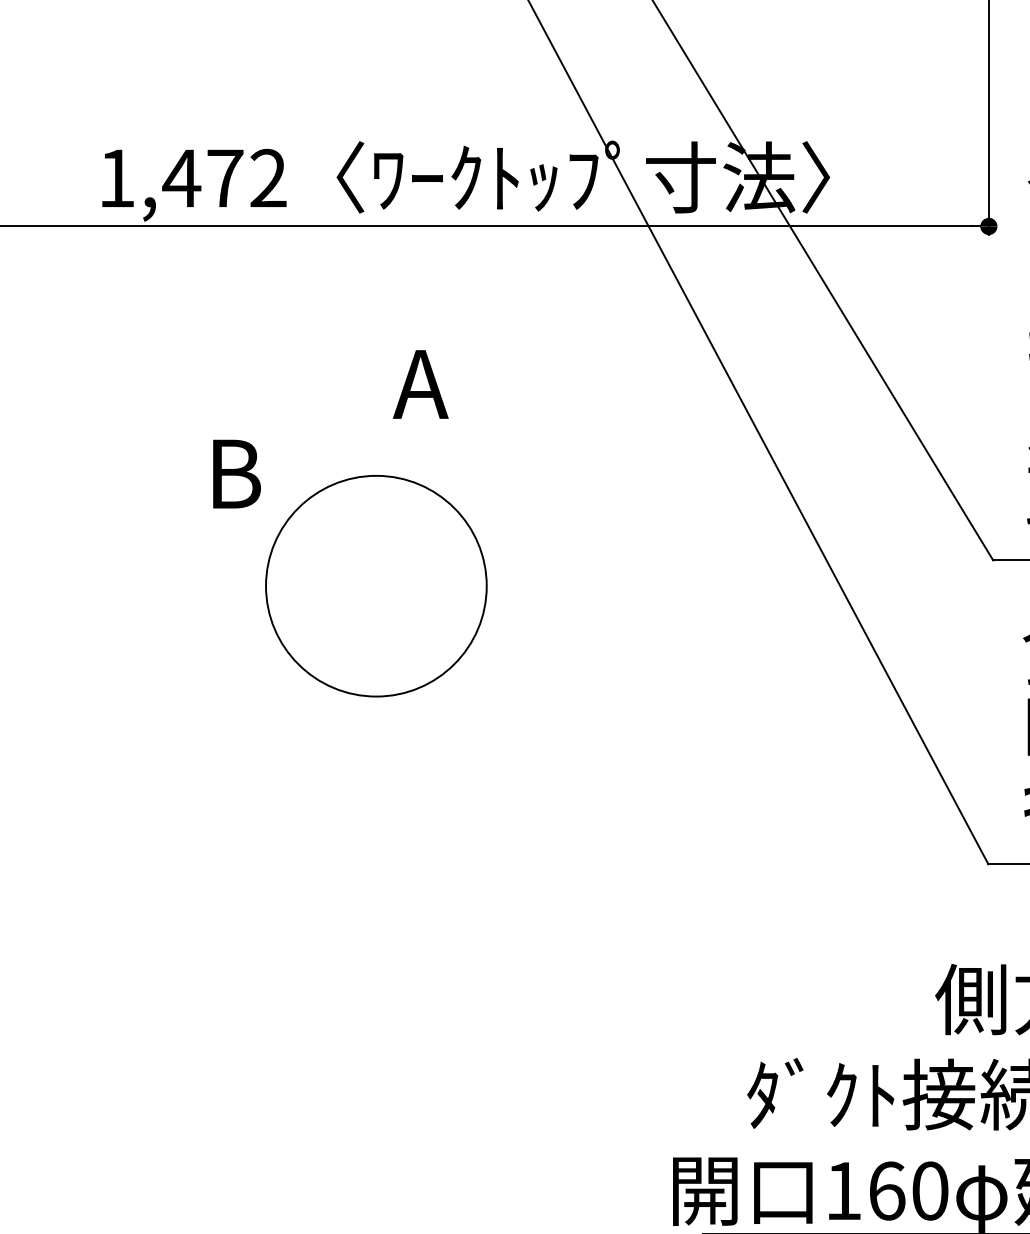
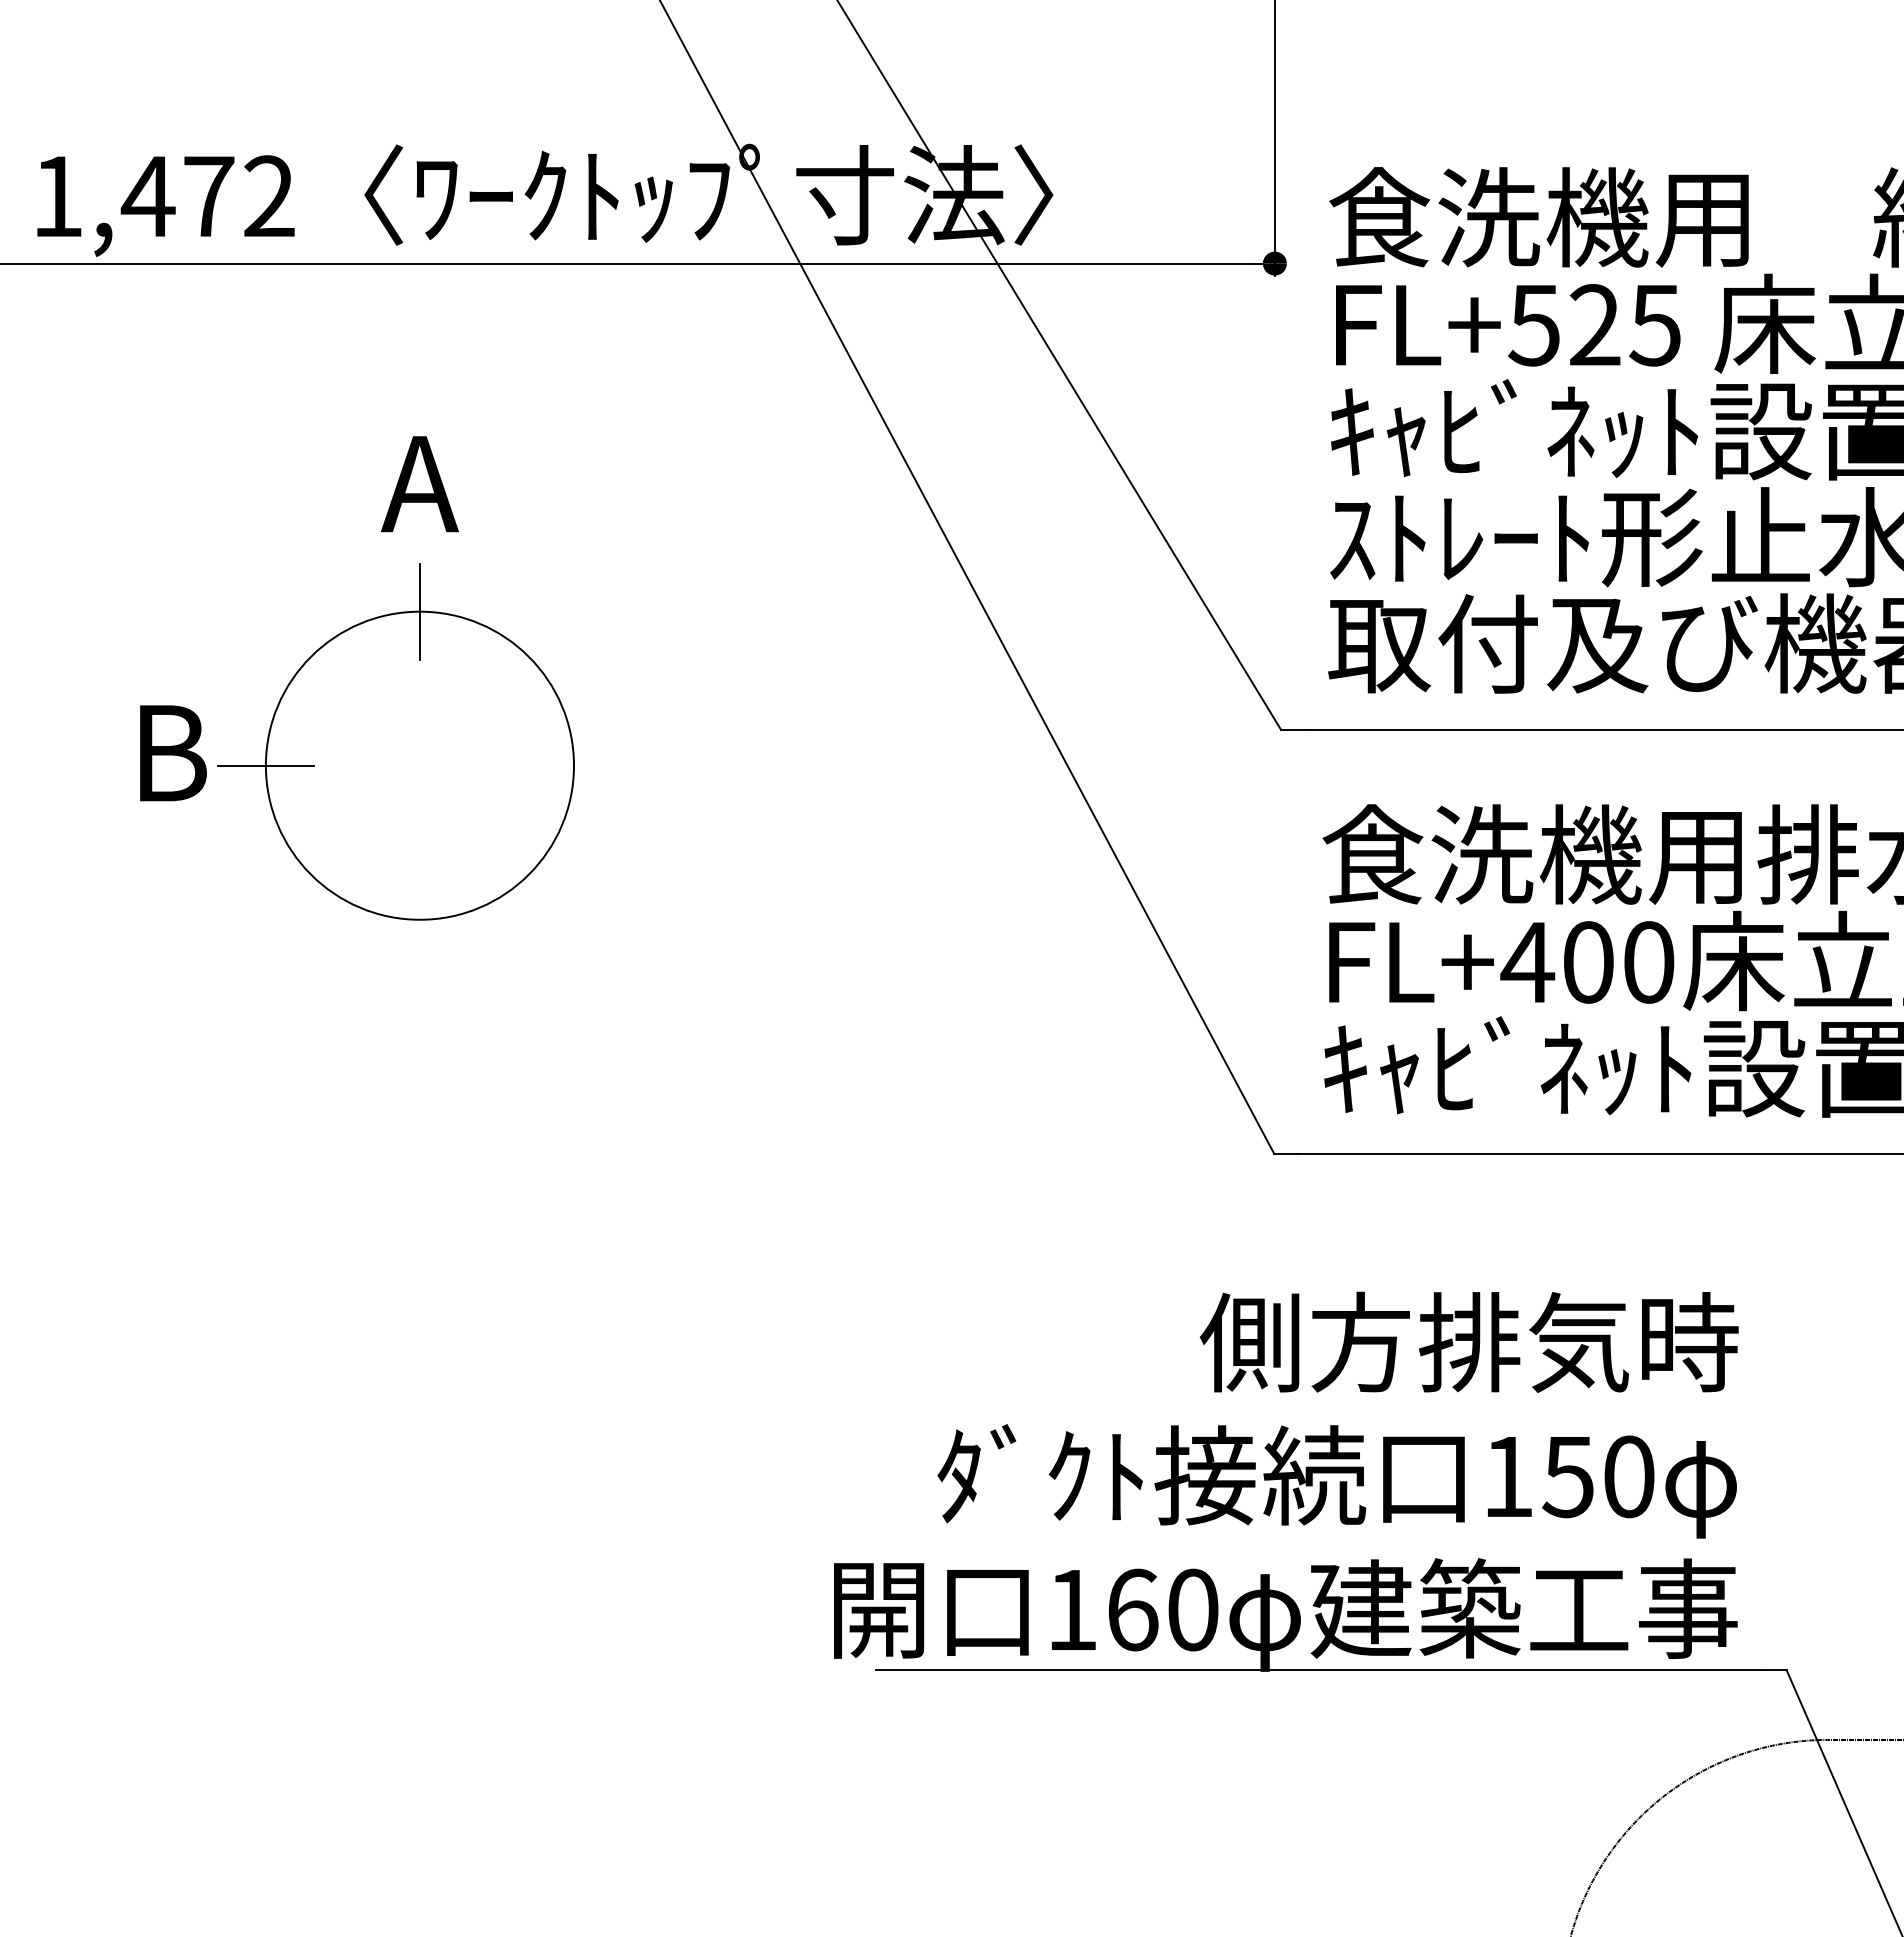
text: (420, 384) -> (419, 484), moved
text: (237, 474) -> (173, 753), moved
line: (376, 475) -> (419, 611), added
line: (265, 586) -> (265, 765), added

